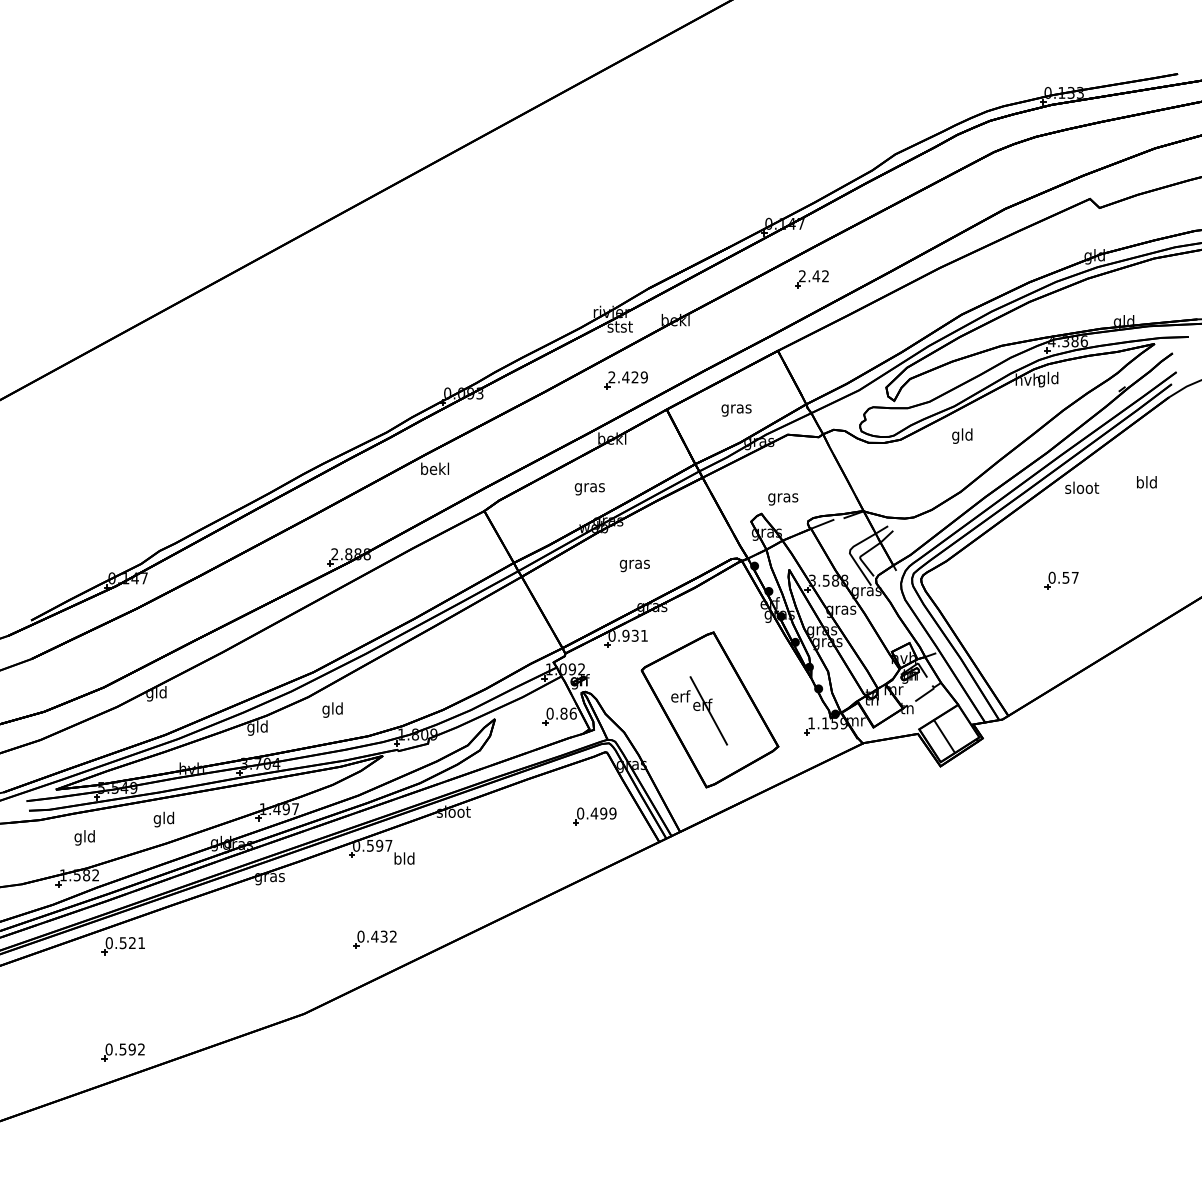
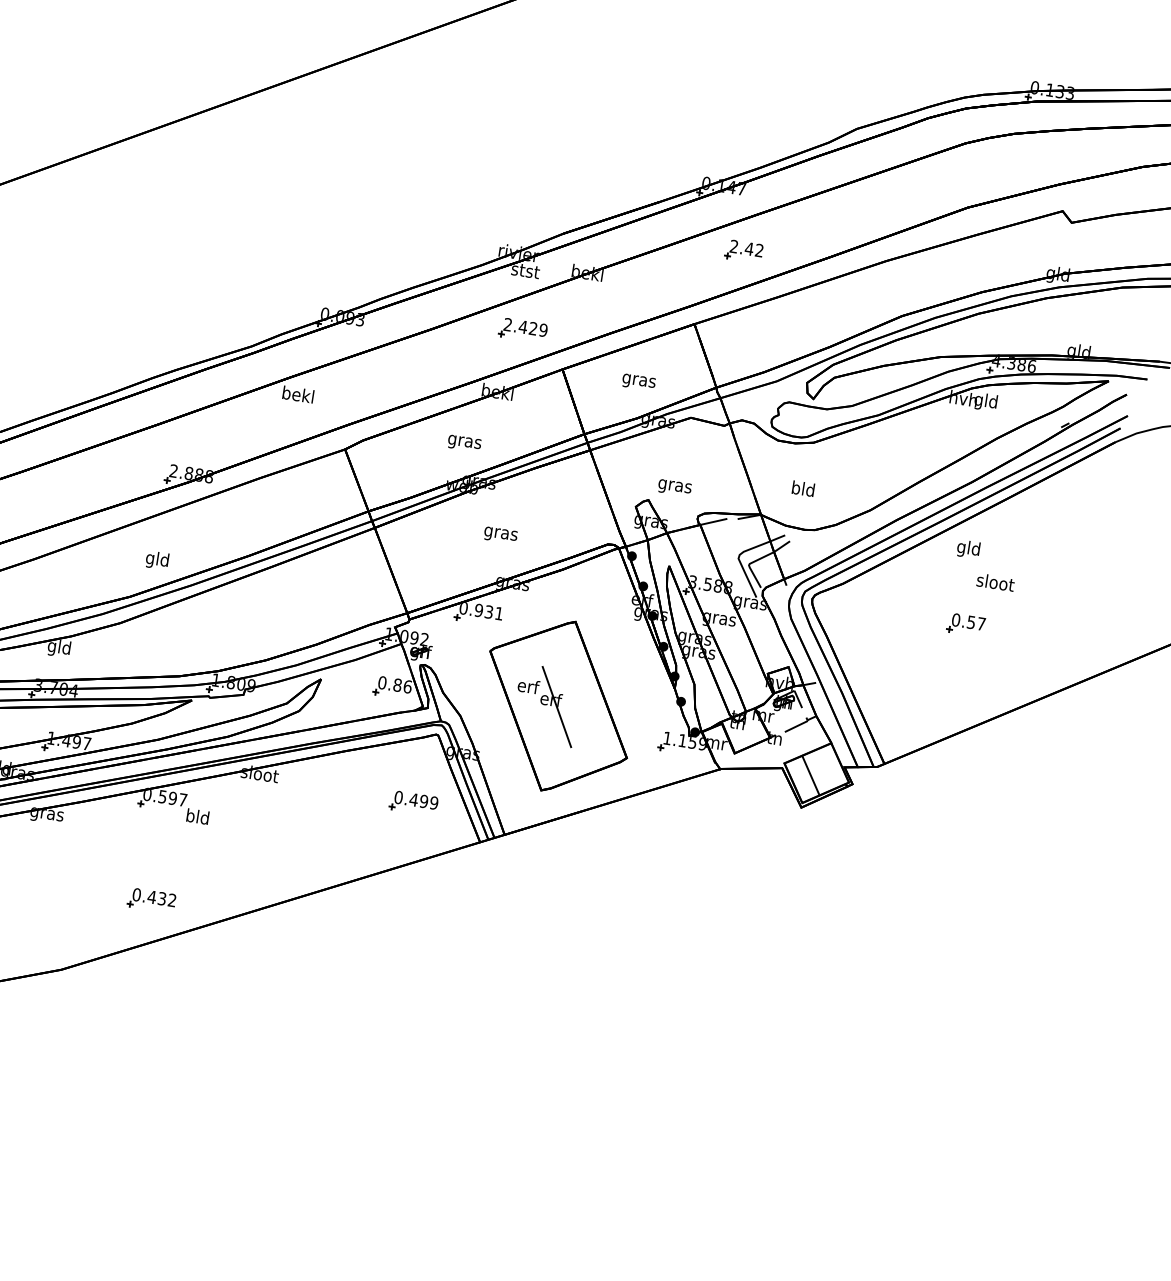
text: (962, 435) -> (968, 548), moved
text: (1146, 482) -> (802, 489), moved
text: (1082, 487) -> (996, 582), moved
text: (332, 709) -> (157, 559), moved

